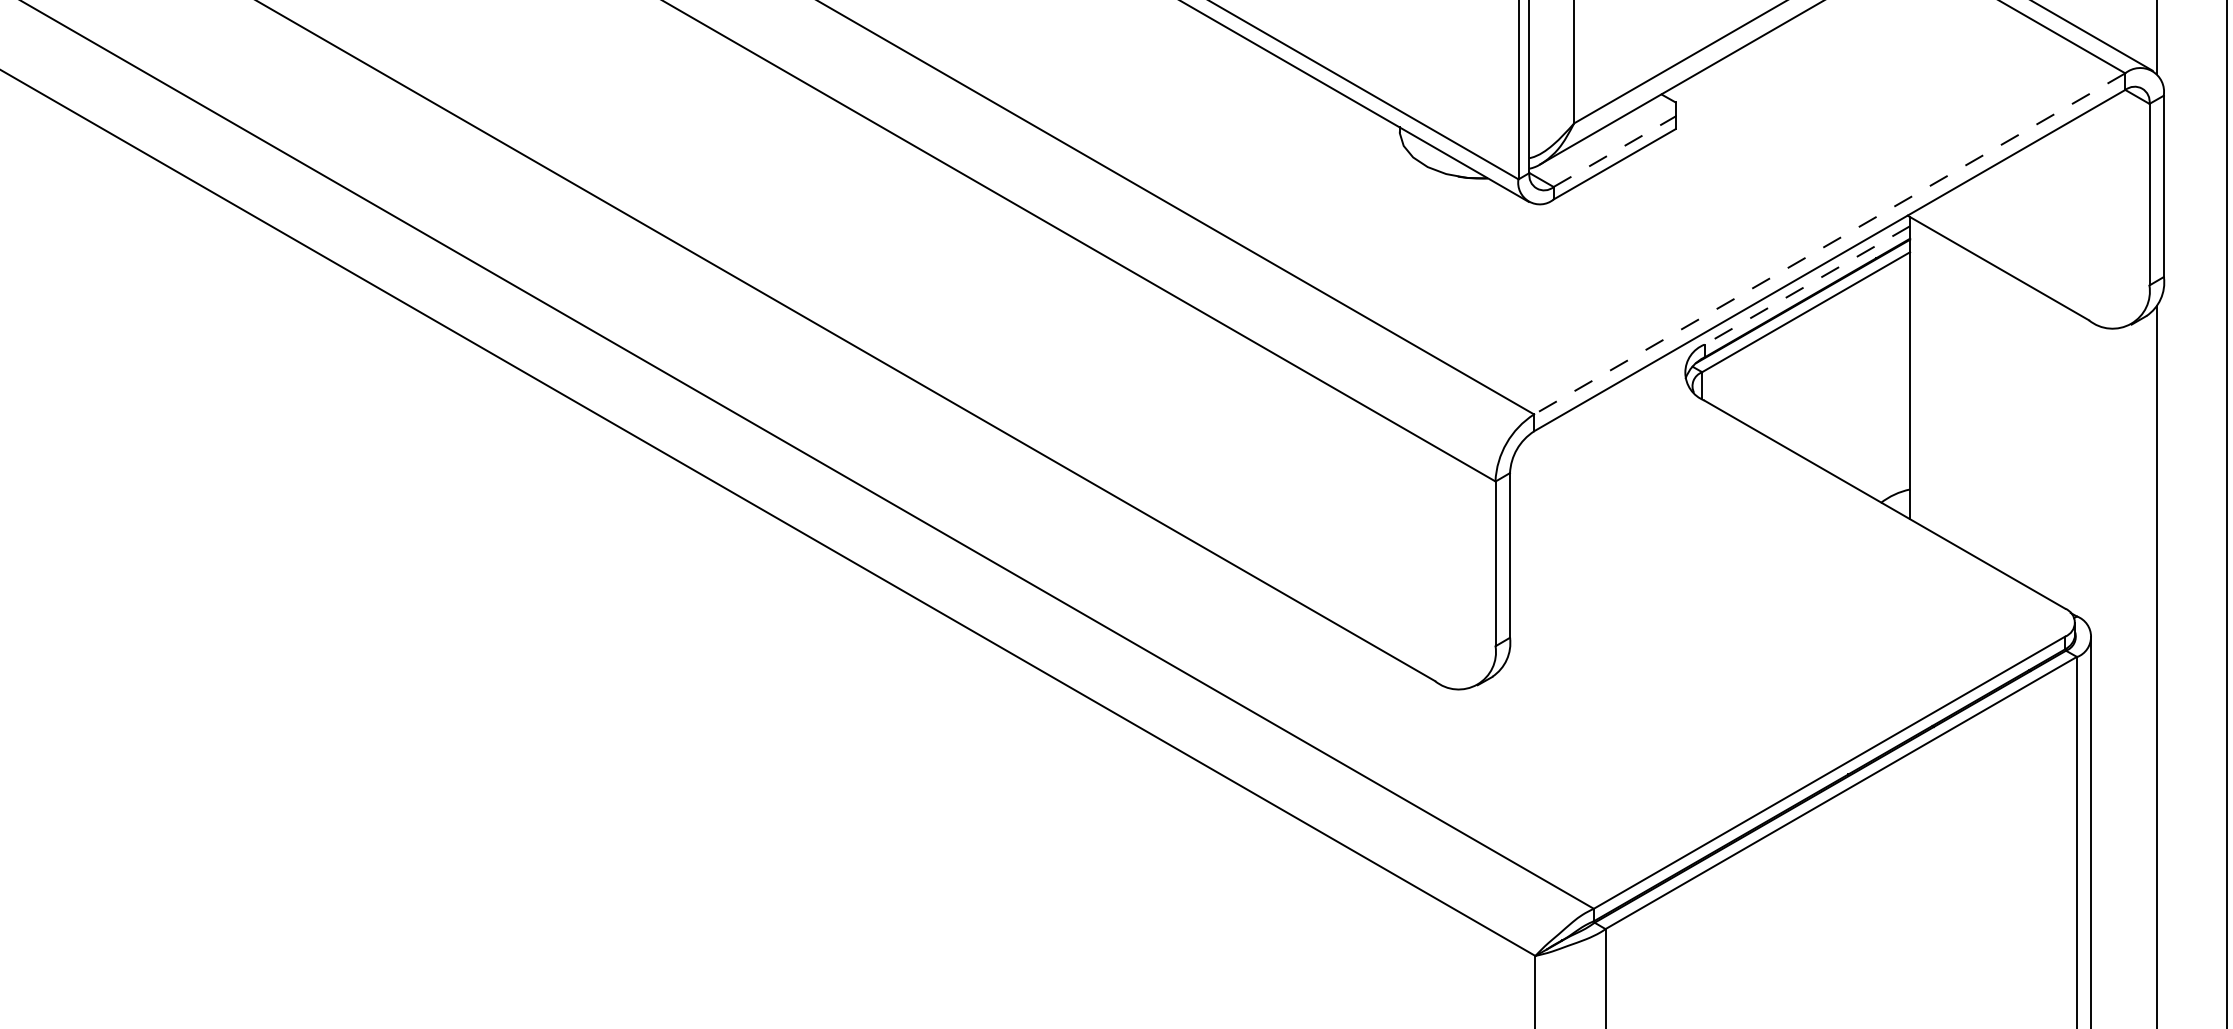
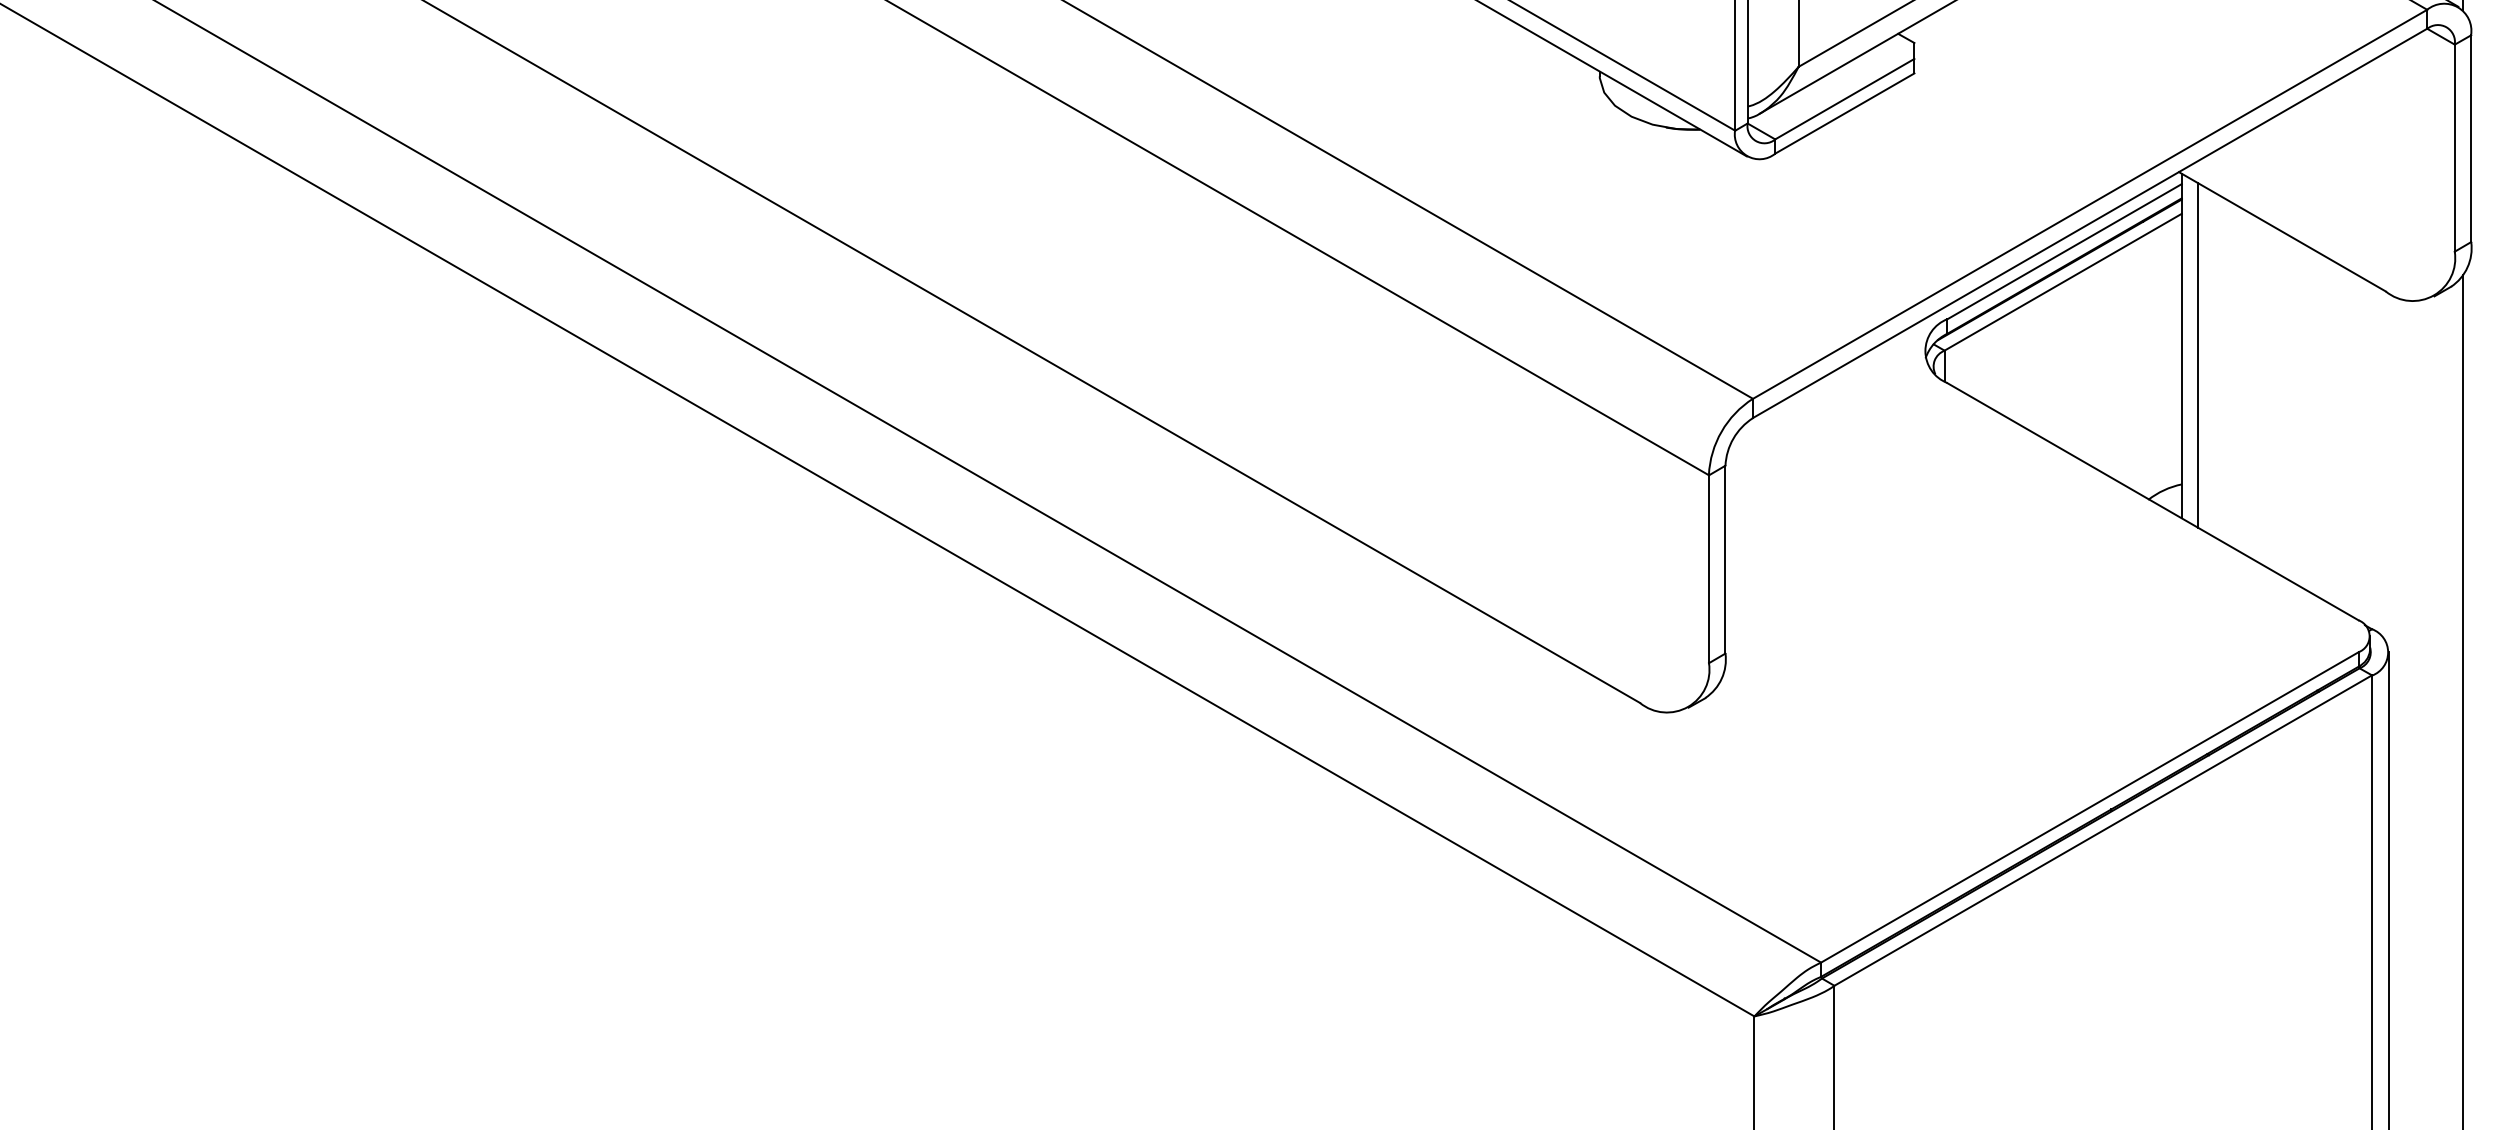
line: (1615, 151) -> (1845, 98), dashed -> solid
line: (1829, 244) -> (2089, 205), dashed -> solid
line: (1807, 285) -> (2064, 251), dashed -> solid
line: (1924, 376) -> (2198, 355), added

